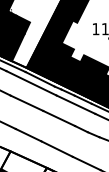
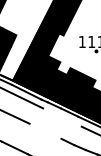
line: (75, 104) -> (61, 117), removed
line: (59, 118) -> (45, 131), removed

